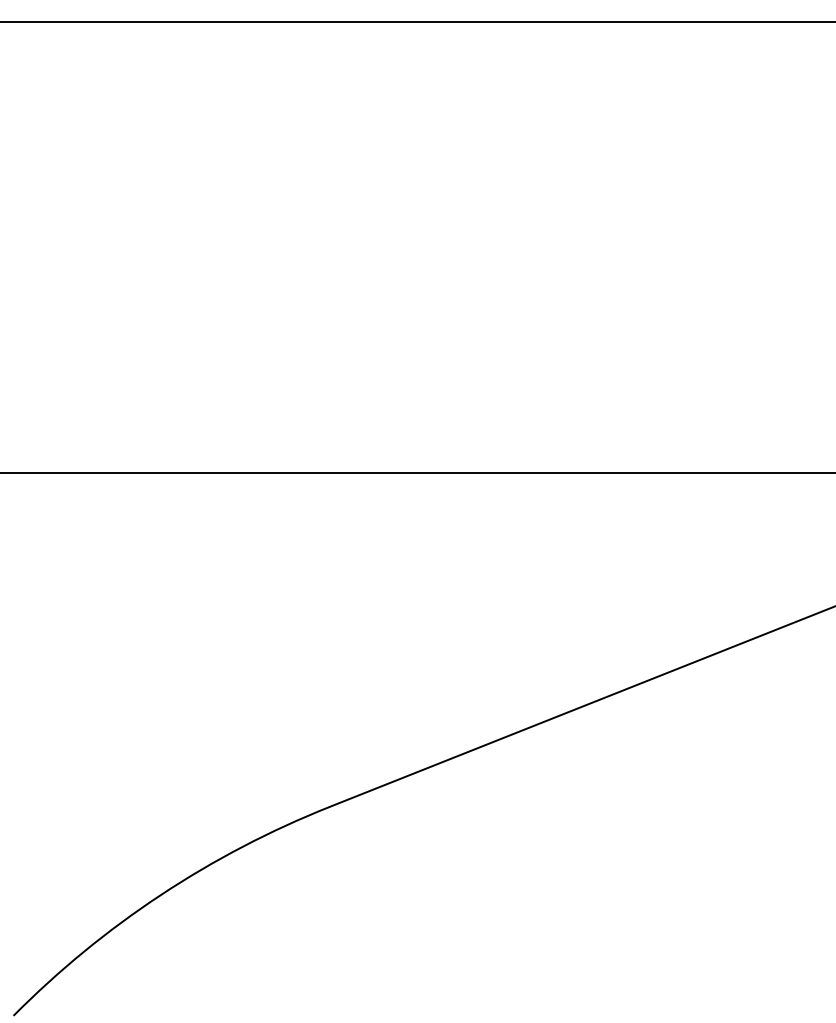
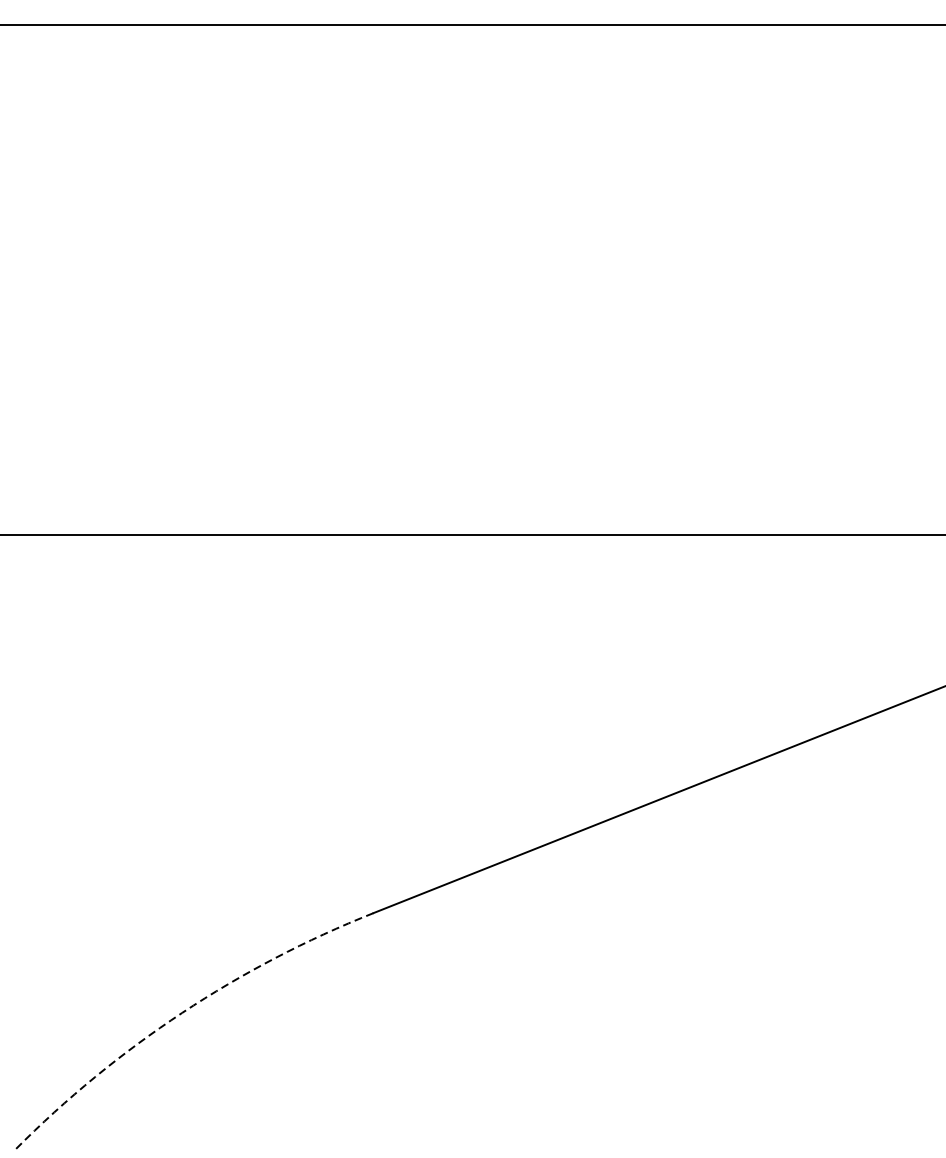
arc: (161, 894) -> (182, 1012), solid -> dashed

